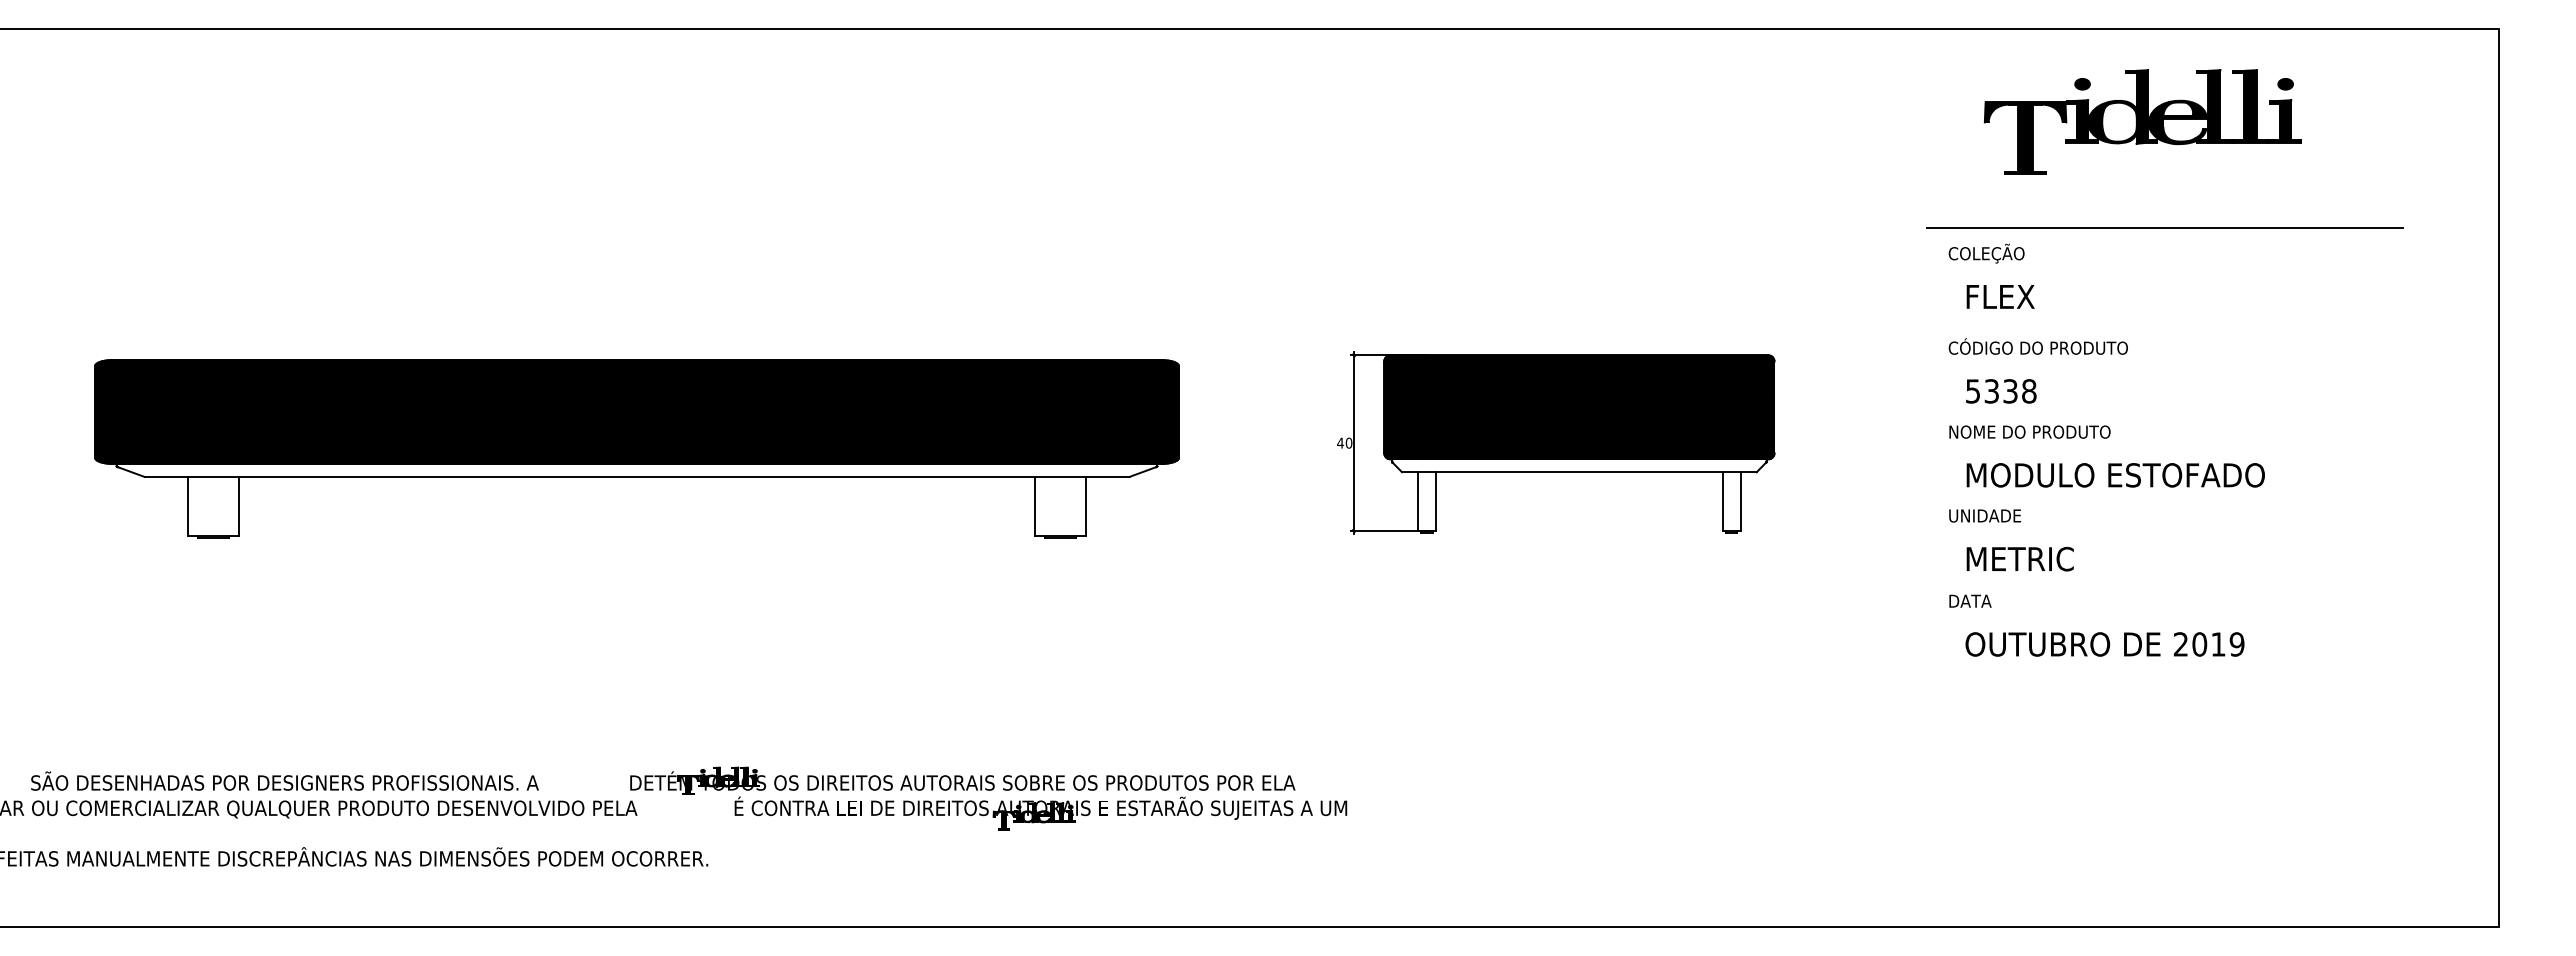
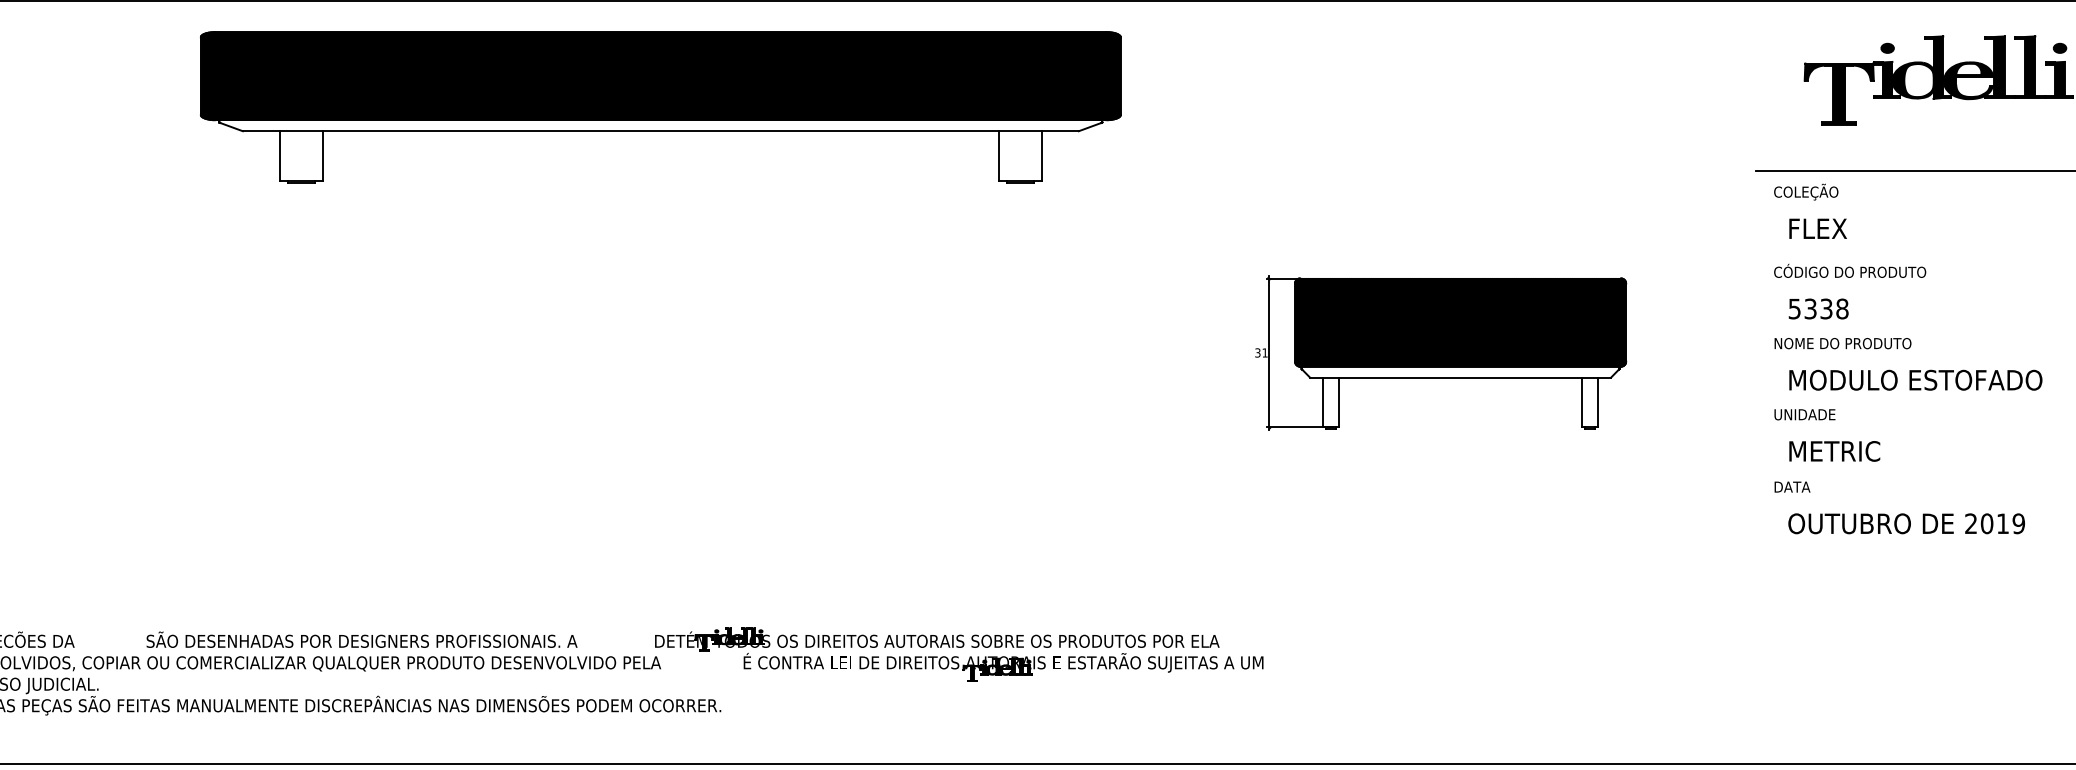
text: (1344, 442) -> (1261, 352), 40 -> 31
part: (636, 448) -> (660, 107), moved

